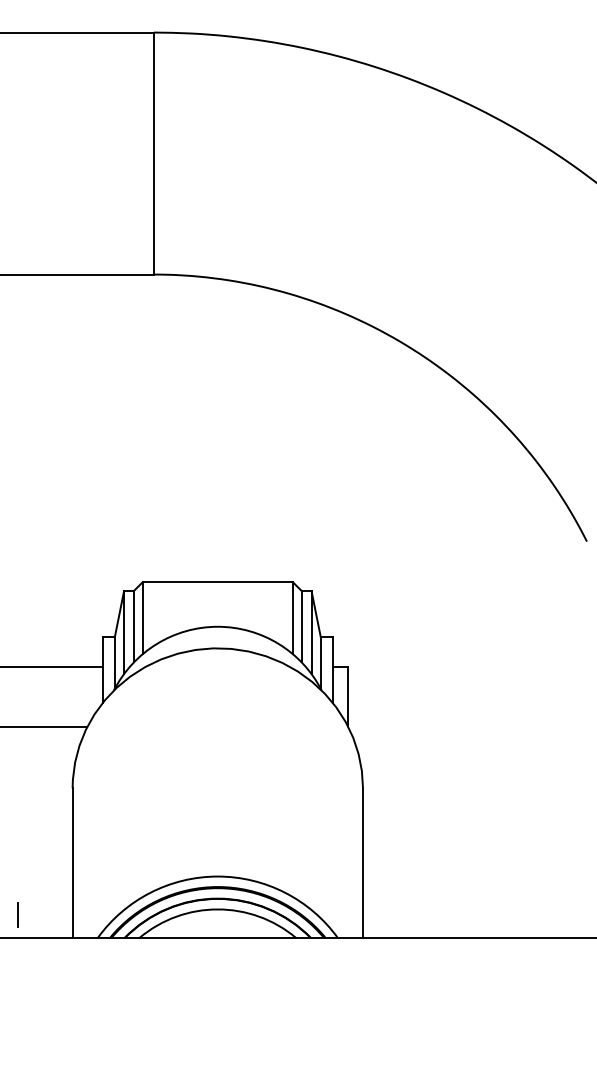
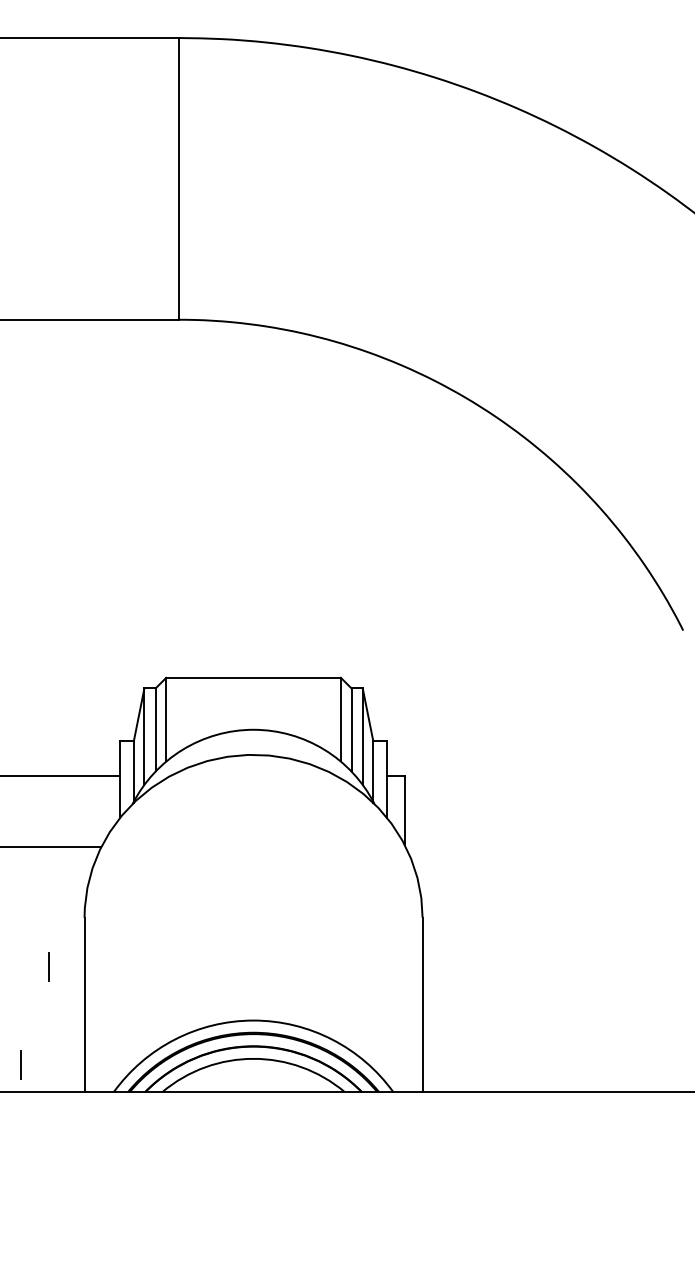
line: (41, 830) -> (48, 966), added

